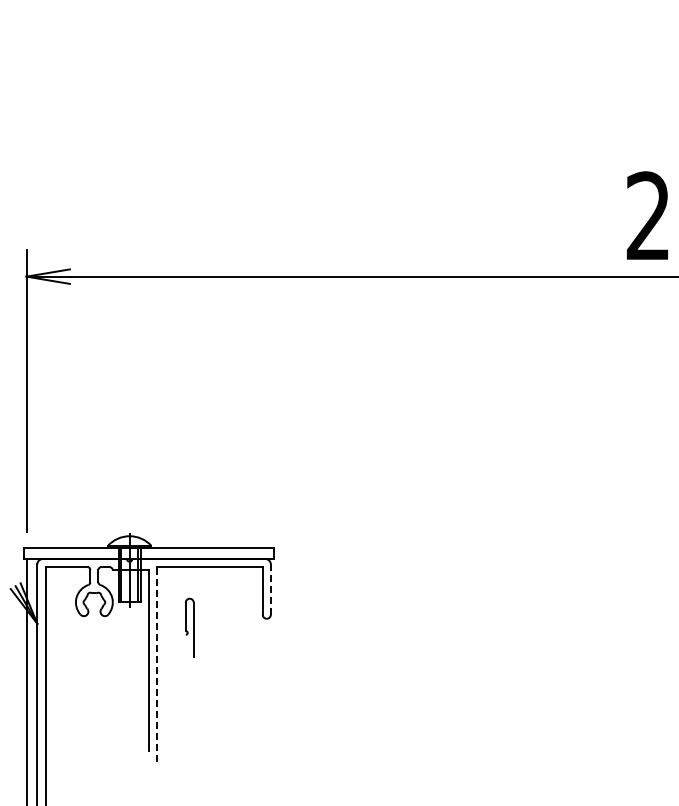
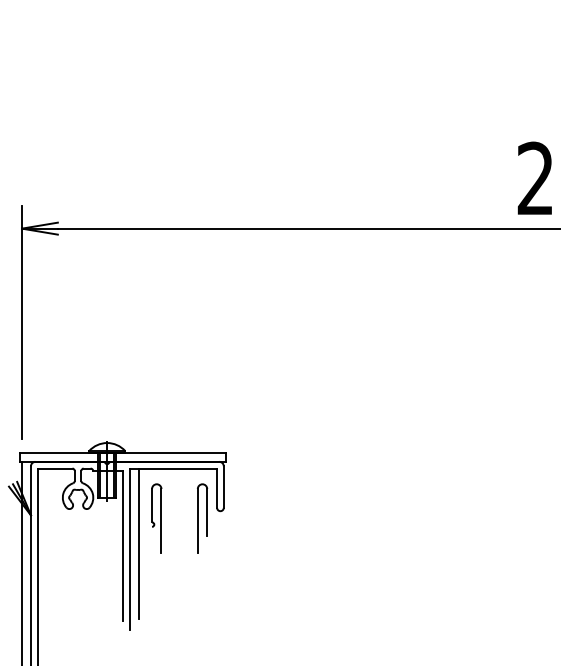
line: (270, 590) -> (223, 487), dashed -> solid
part: (189, 627) -> (156, 518), size x1.43
part: (244, 627) -> (202, 518), added
line: (167, 658) -> (138, 544), added
line: (156, 664) -> (129, 548), dashed -> solid

